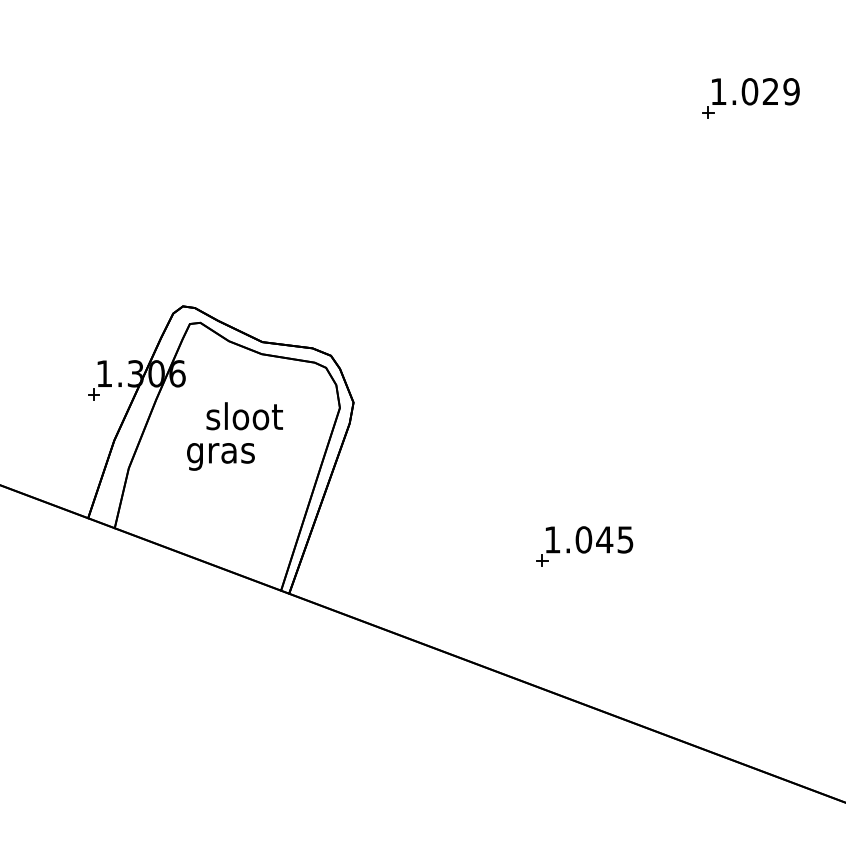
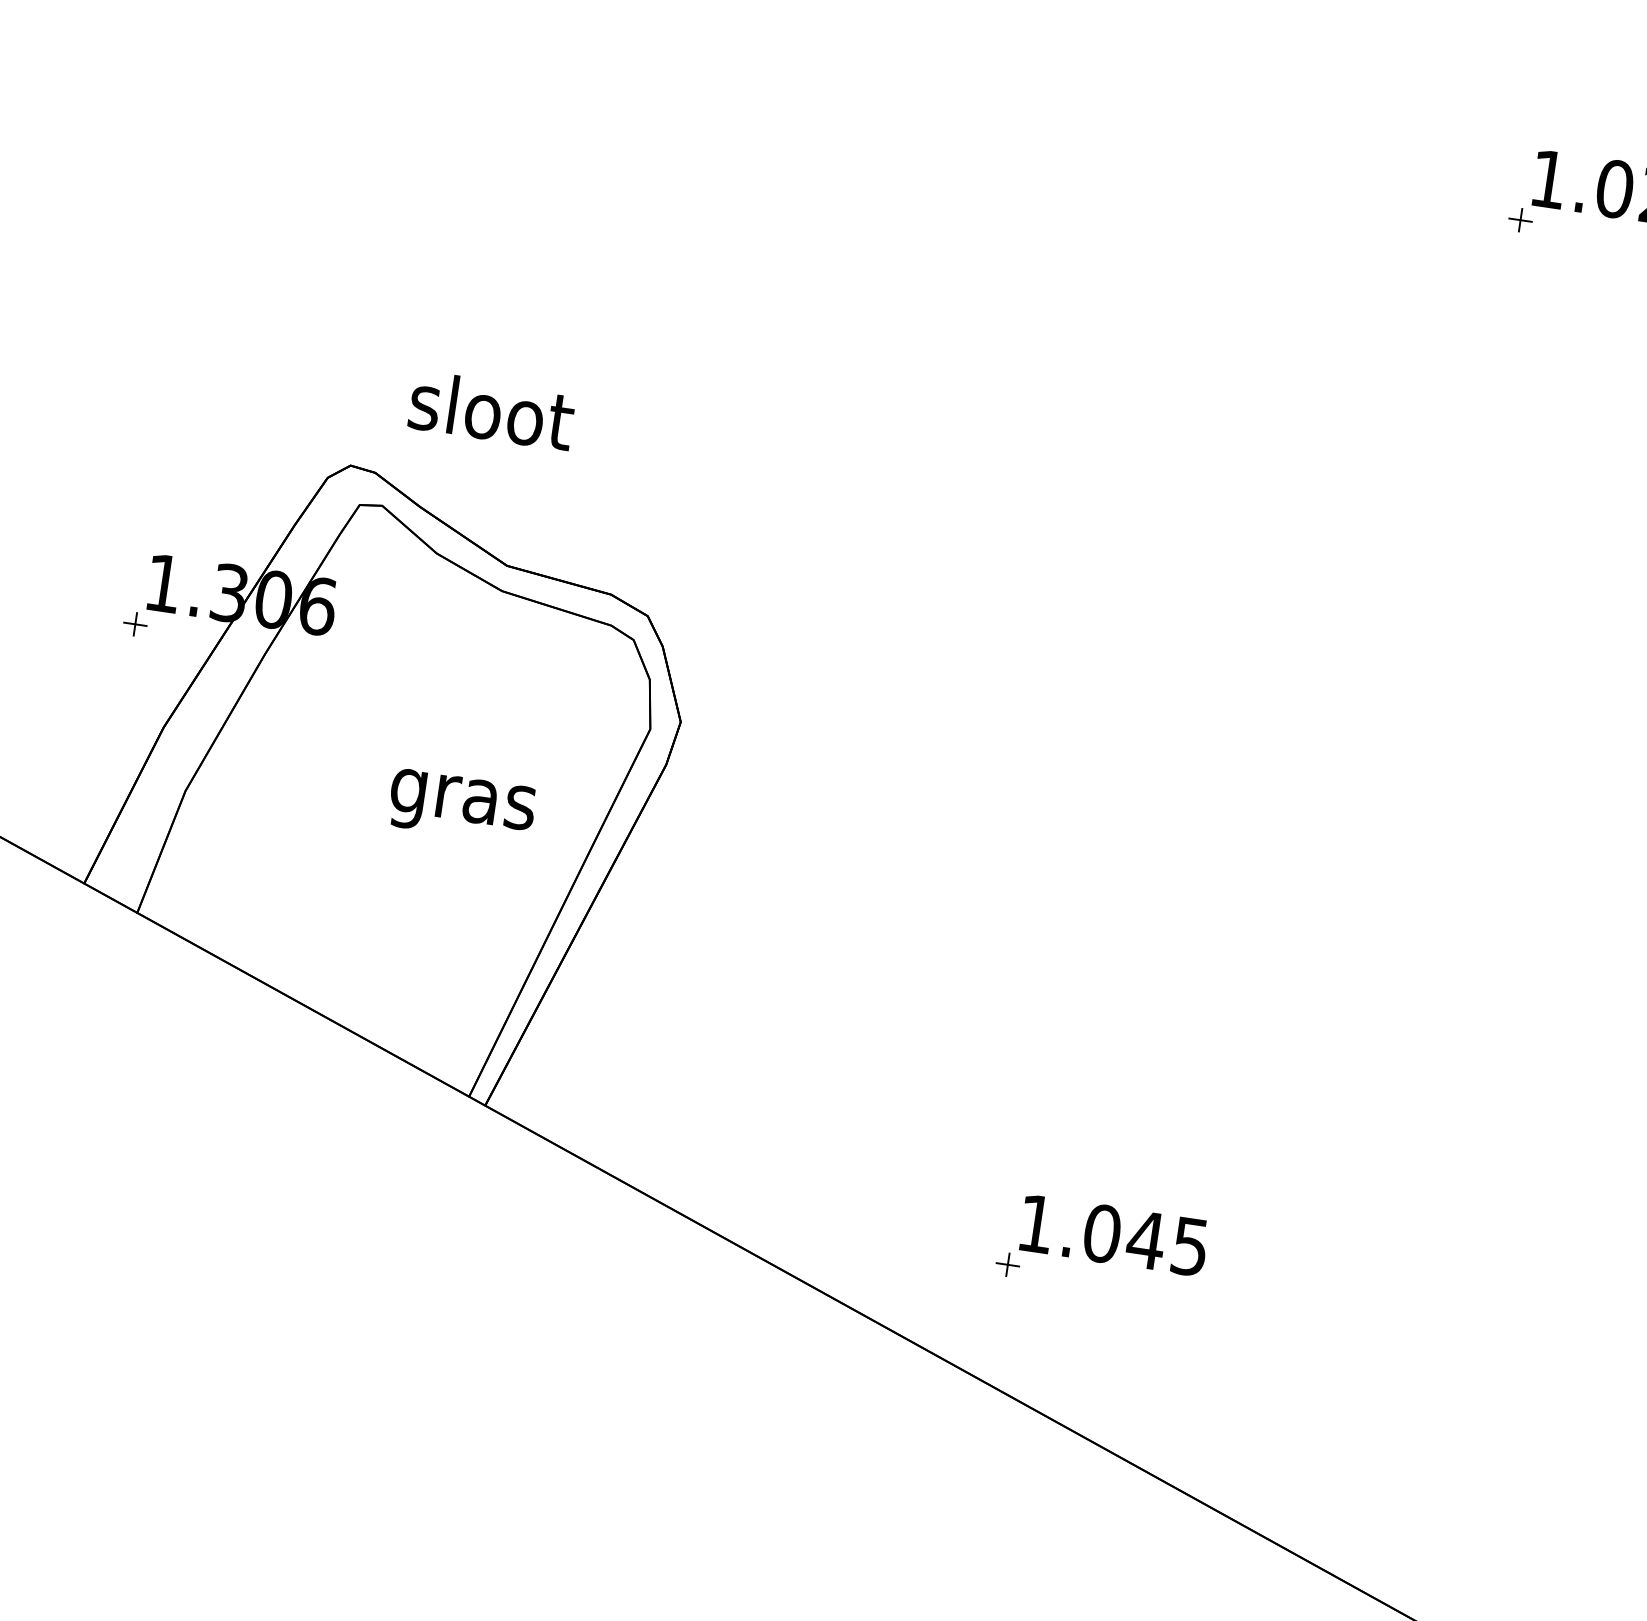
text: (244, 416) -> (491, 411), moved
text: (220, 456) -> (461, 805), moved
part: (584, 546) -> (1101, 1247), moved

